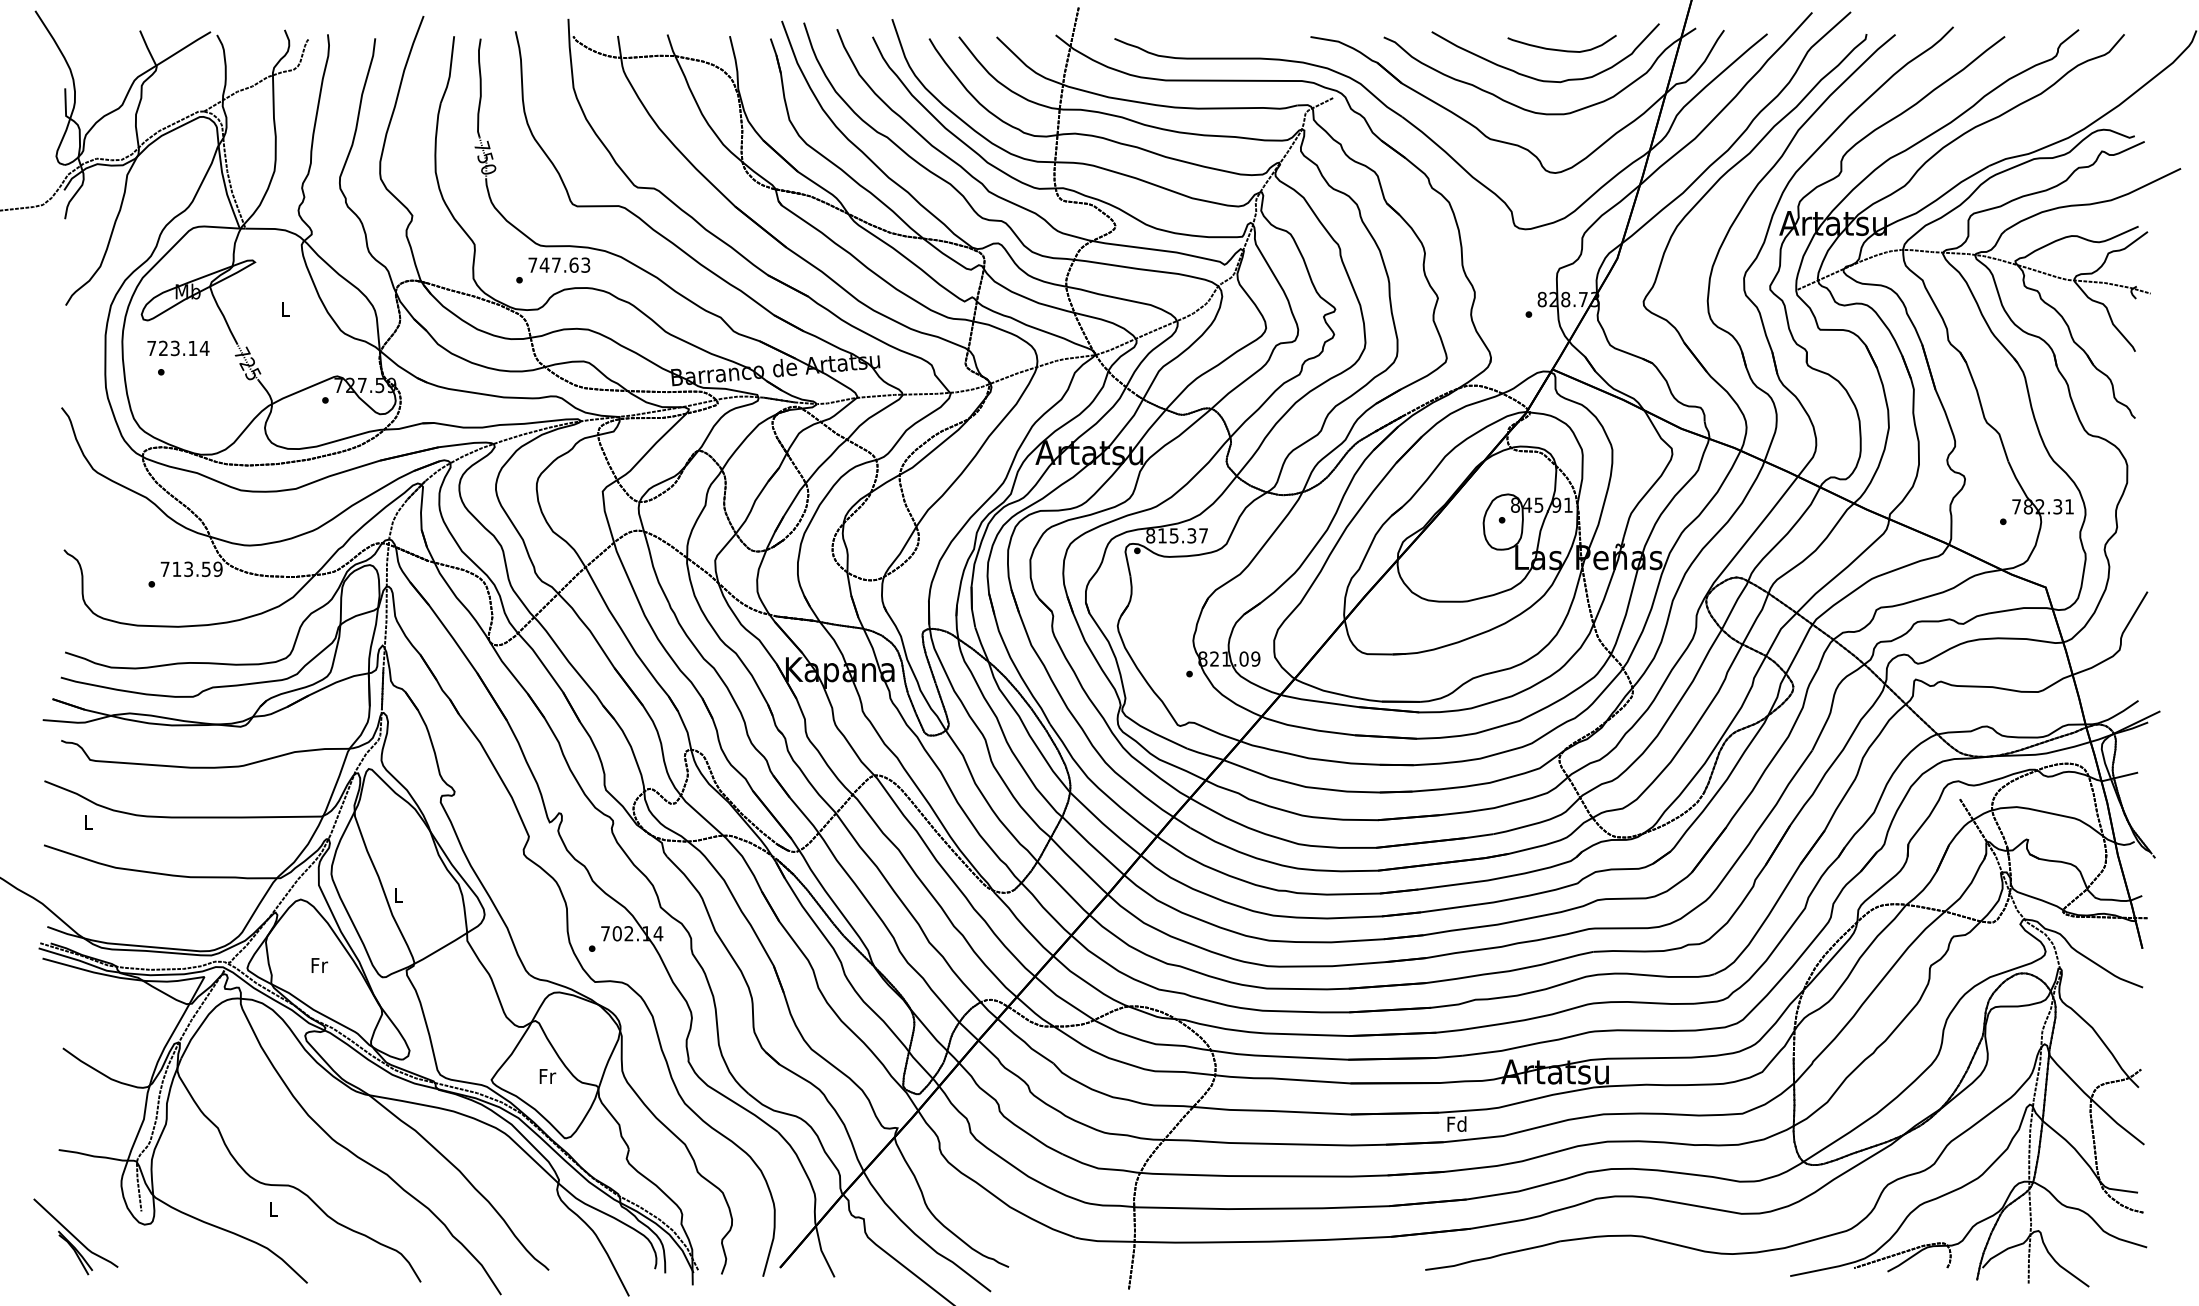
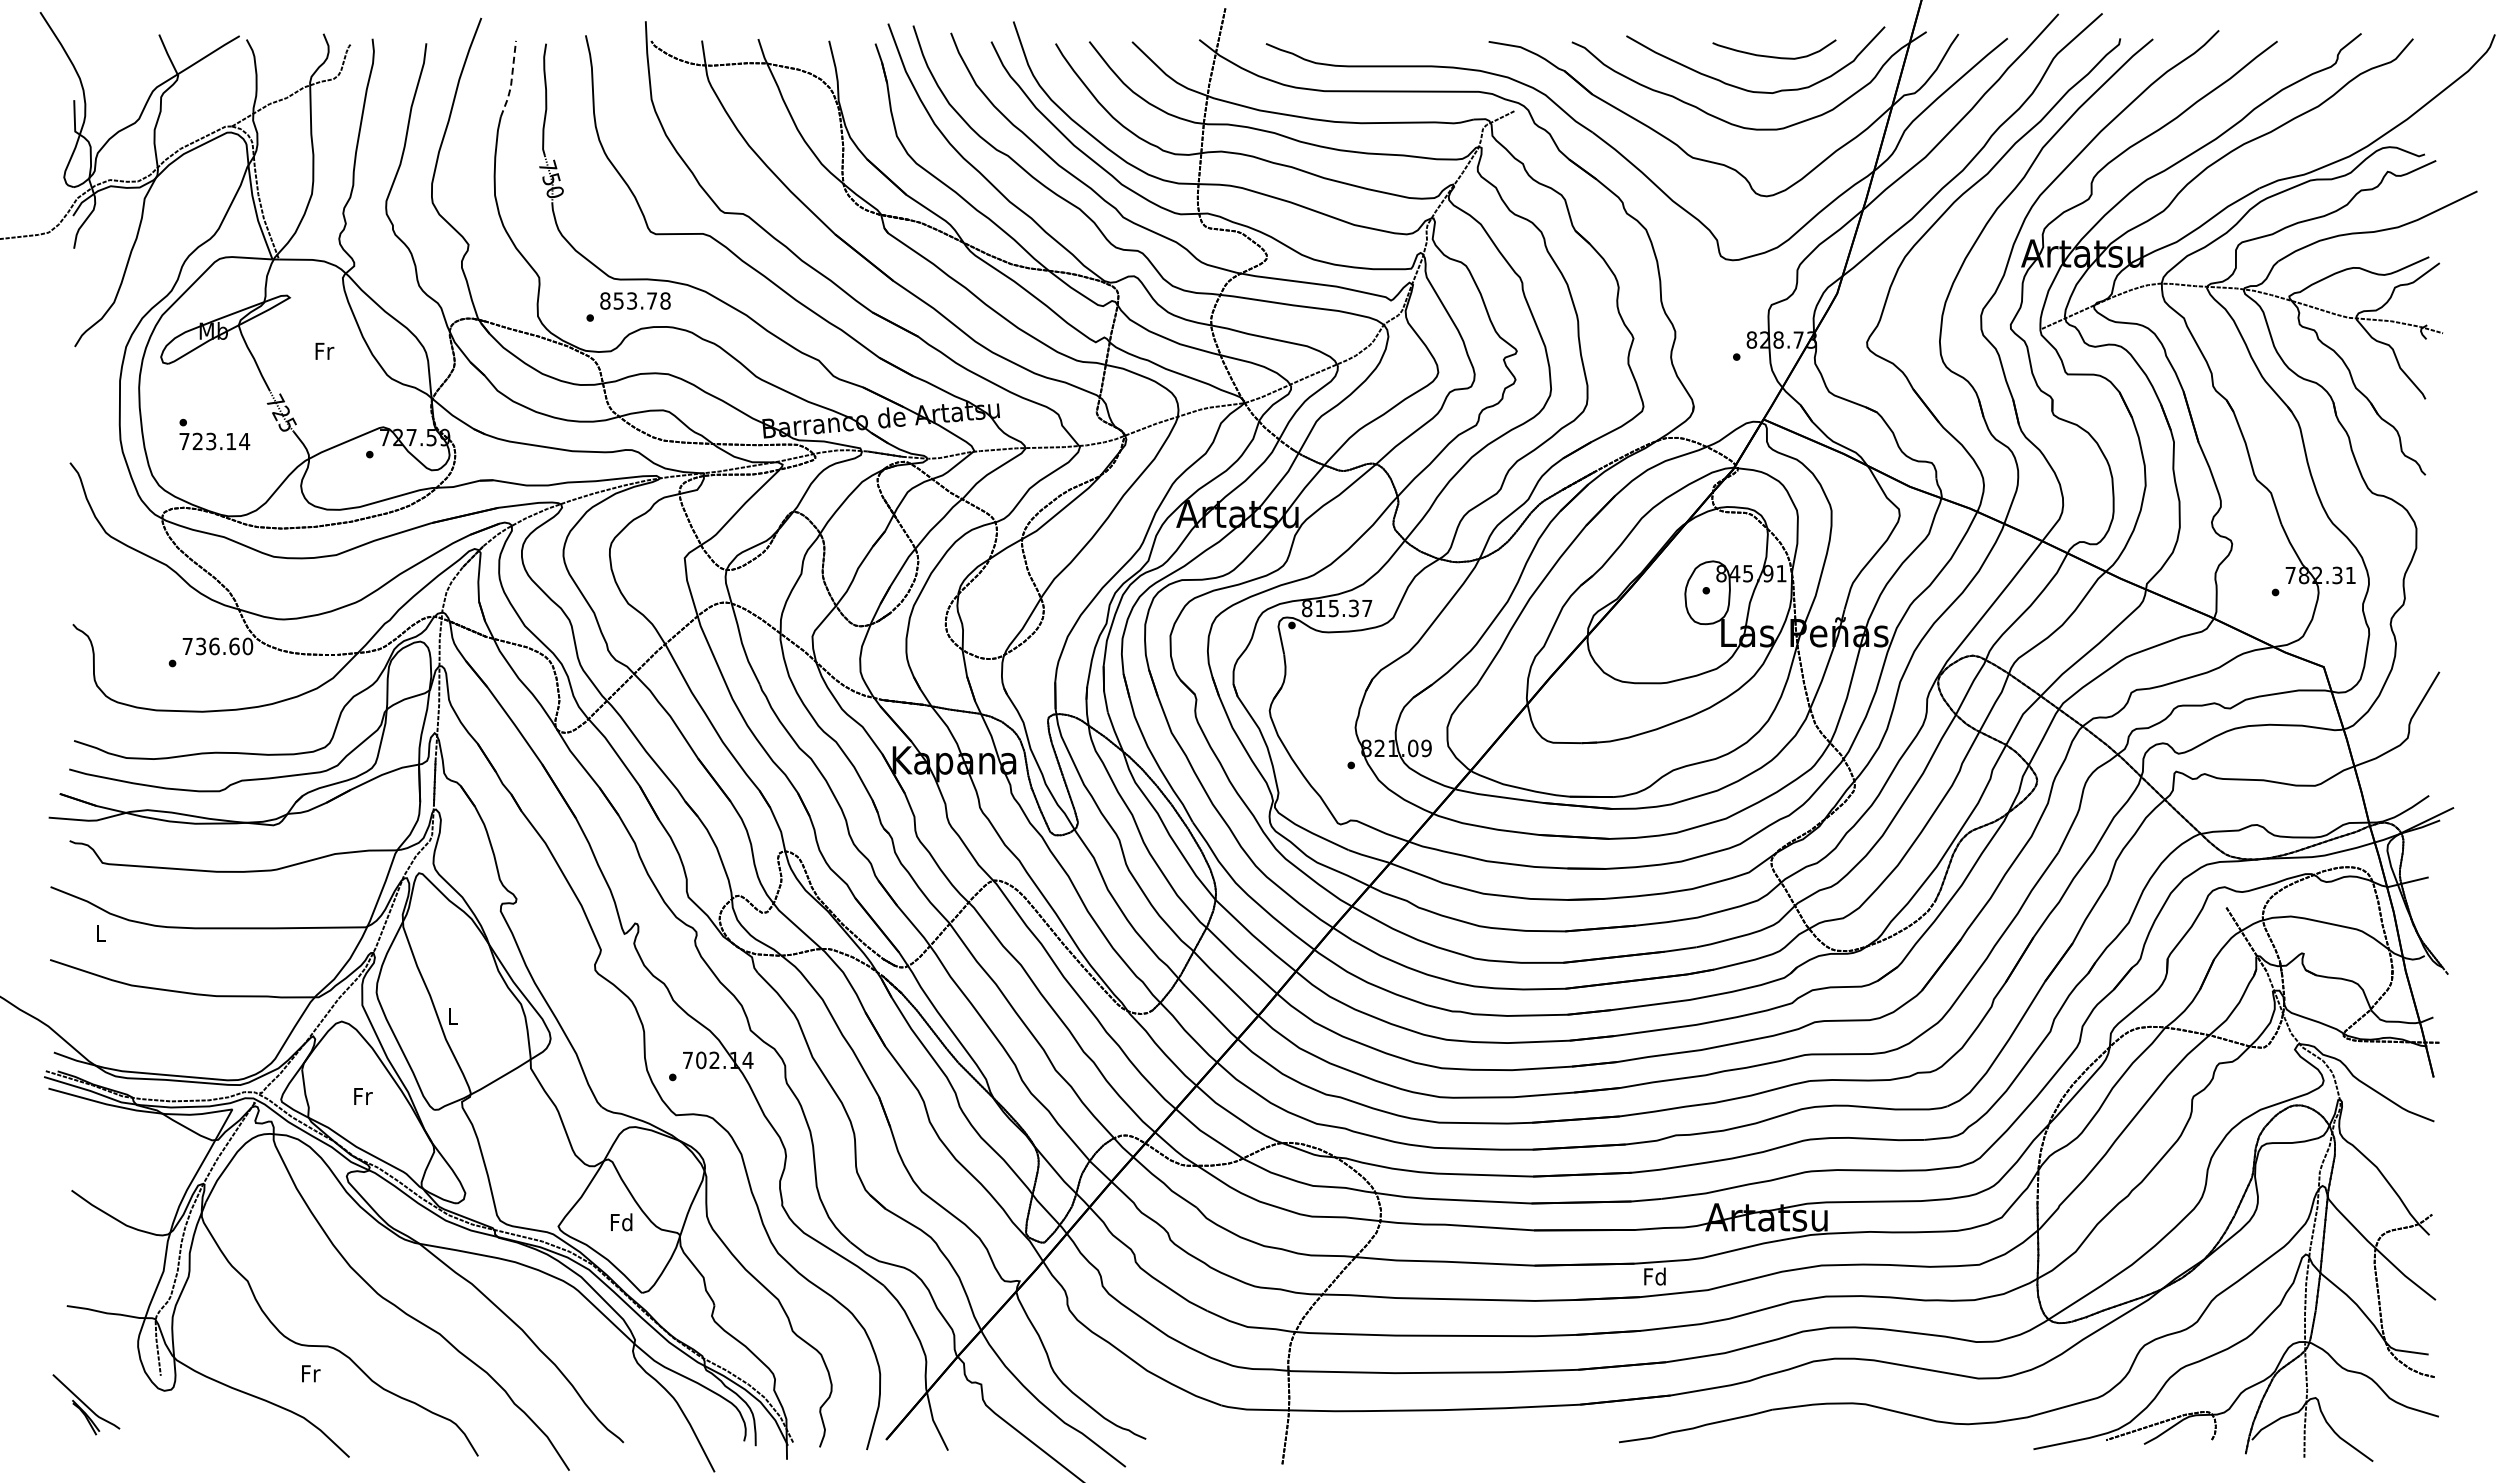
line: (450, 71) -> (511, 80), solid -> dashed
text: (559, 264) -> (635, 300), 747.63 -> 853.78
text: (285, 308) -> (324, 350), L -> Fr
text: (178, 348) -> (214, 441), moved
text: (197, 569) -> (224, 646), 713.59 -> 736.60
text: (547, 1076) -> (621, 1222), Fr -> Fd
text: (274, 1209) -> (311, 1373), L -> Fr
part: (76, 1236) -> (86, 1404), size x0.7

